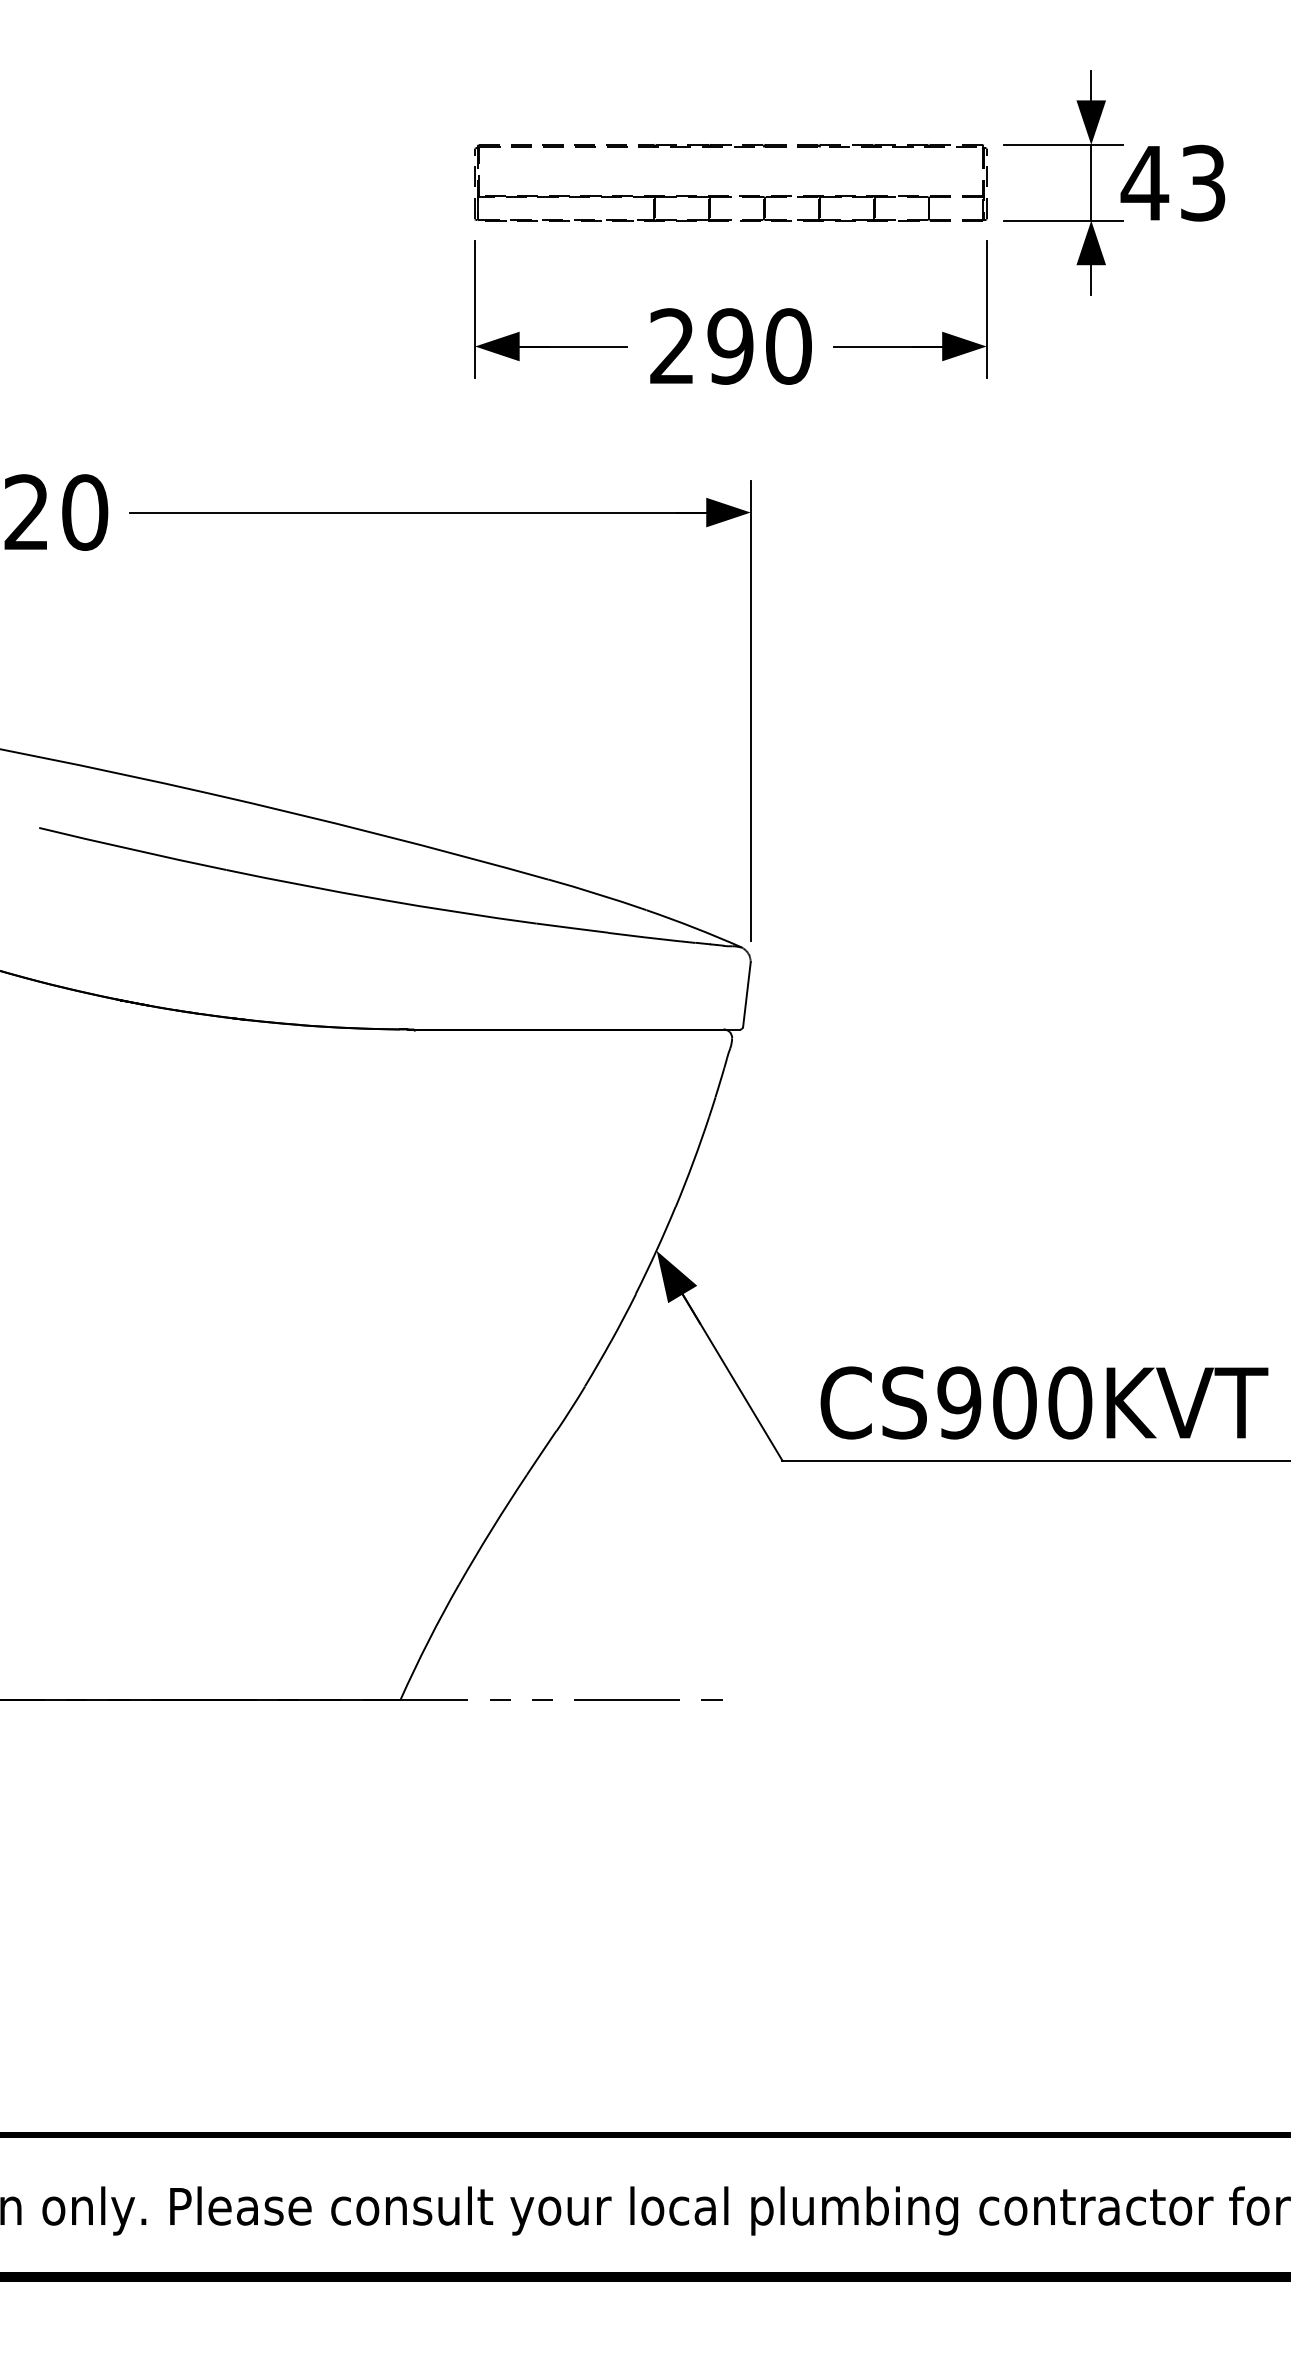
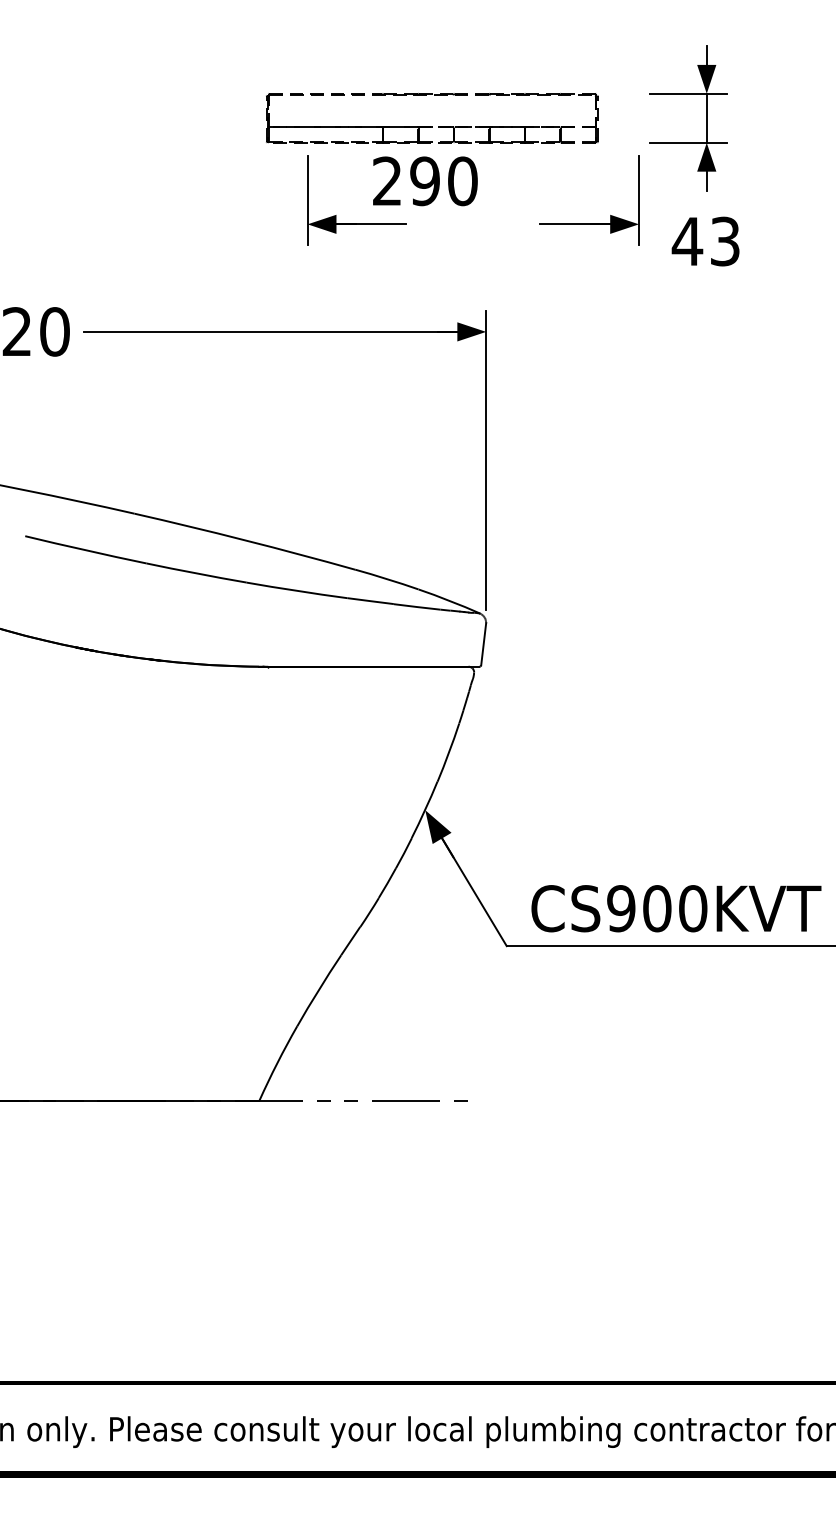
text: (1172, 183) -> (705, 241), moved
part: (731, 195) -> (432, 126), moved
text: (731, 346) -> (425, 181), moved

